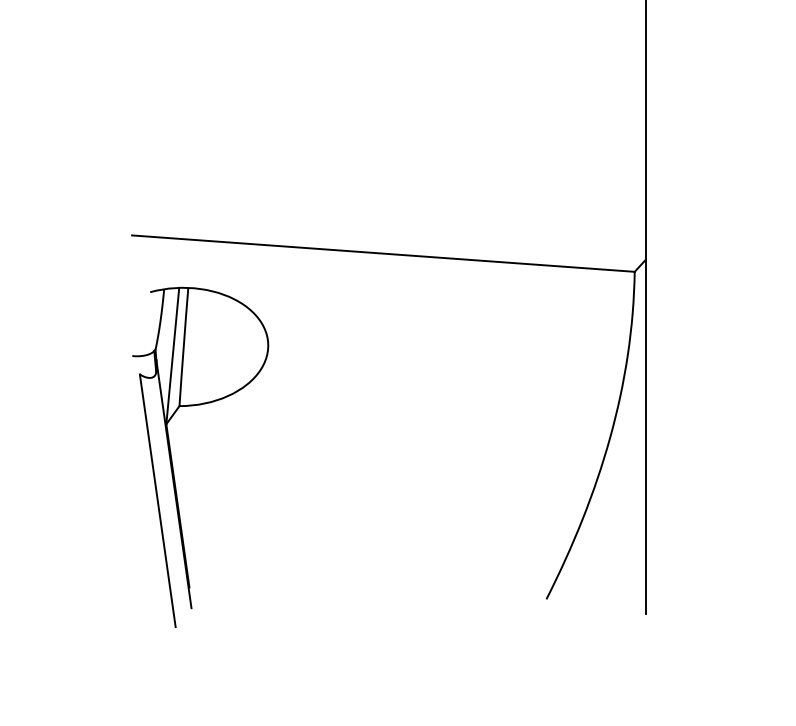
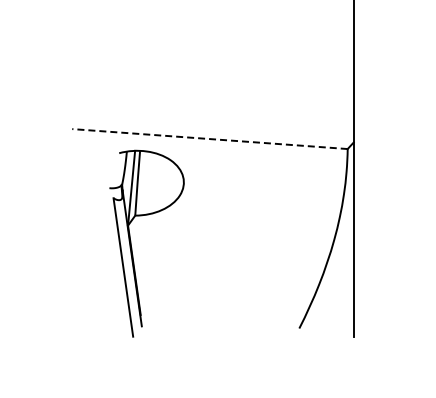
line: (382, 254) -> (209, 139), solid -> dashed
part: (174, 464) -> (132, 247), moved

